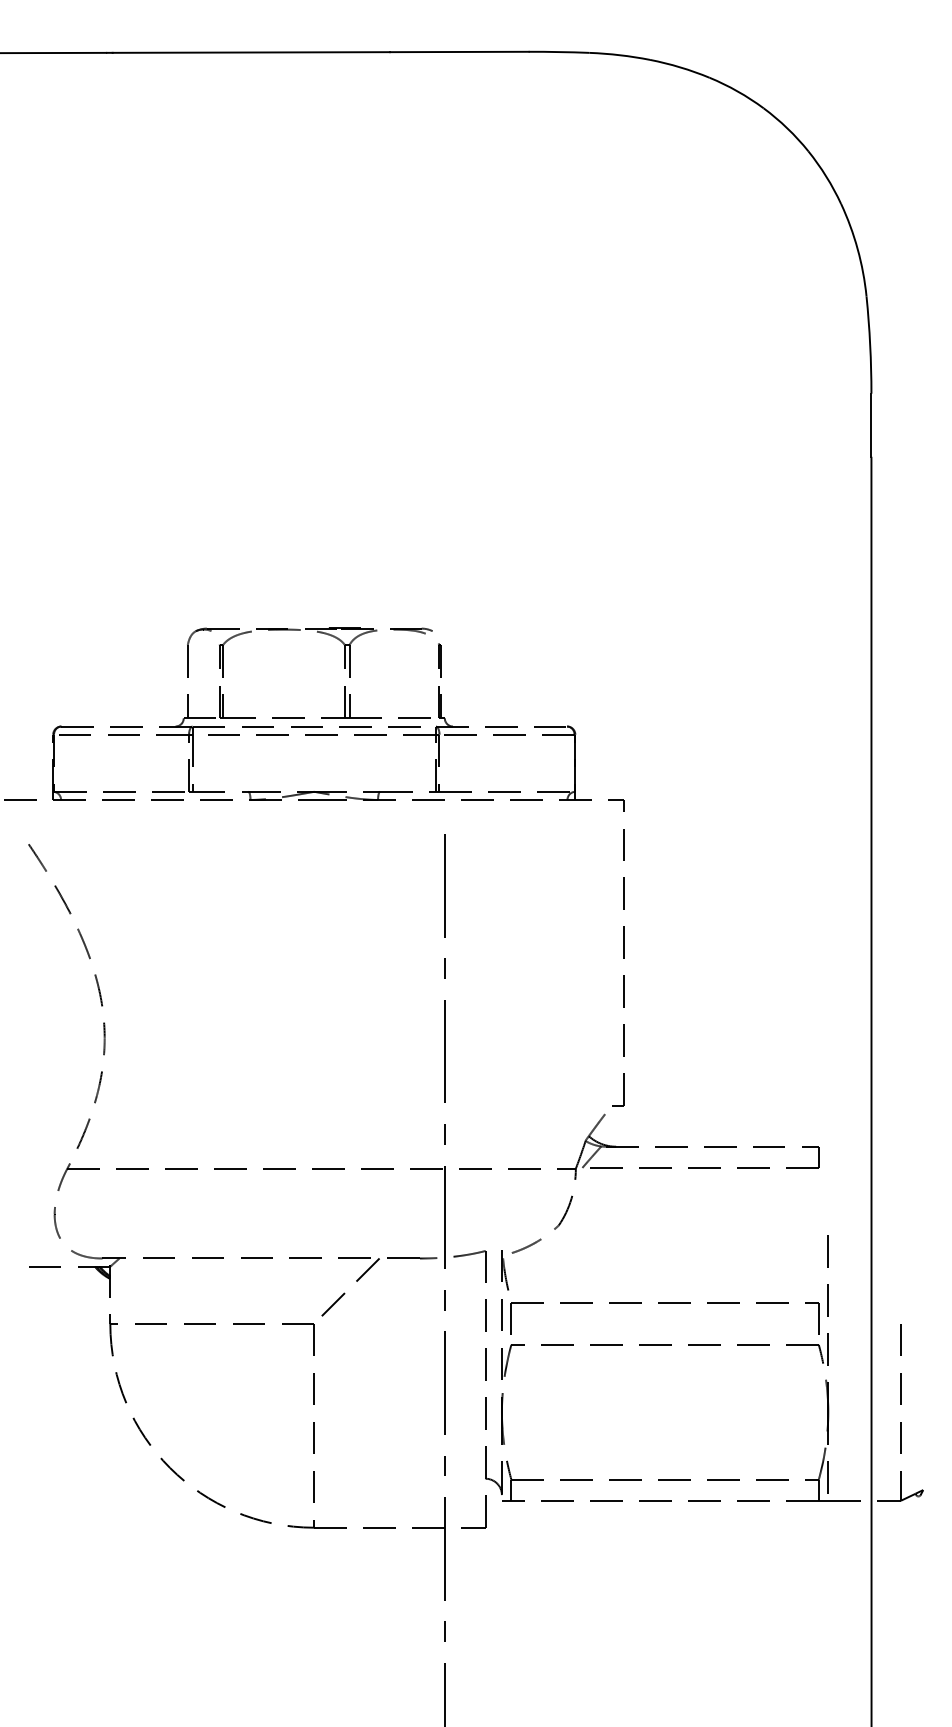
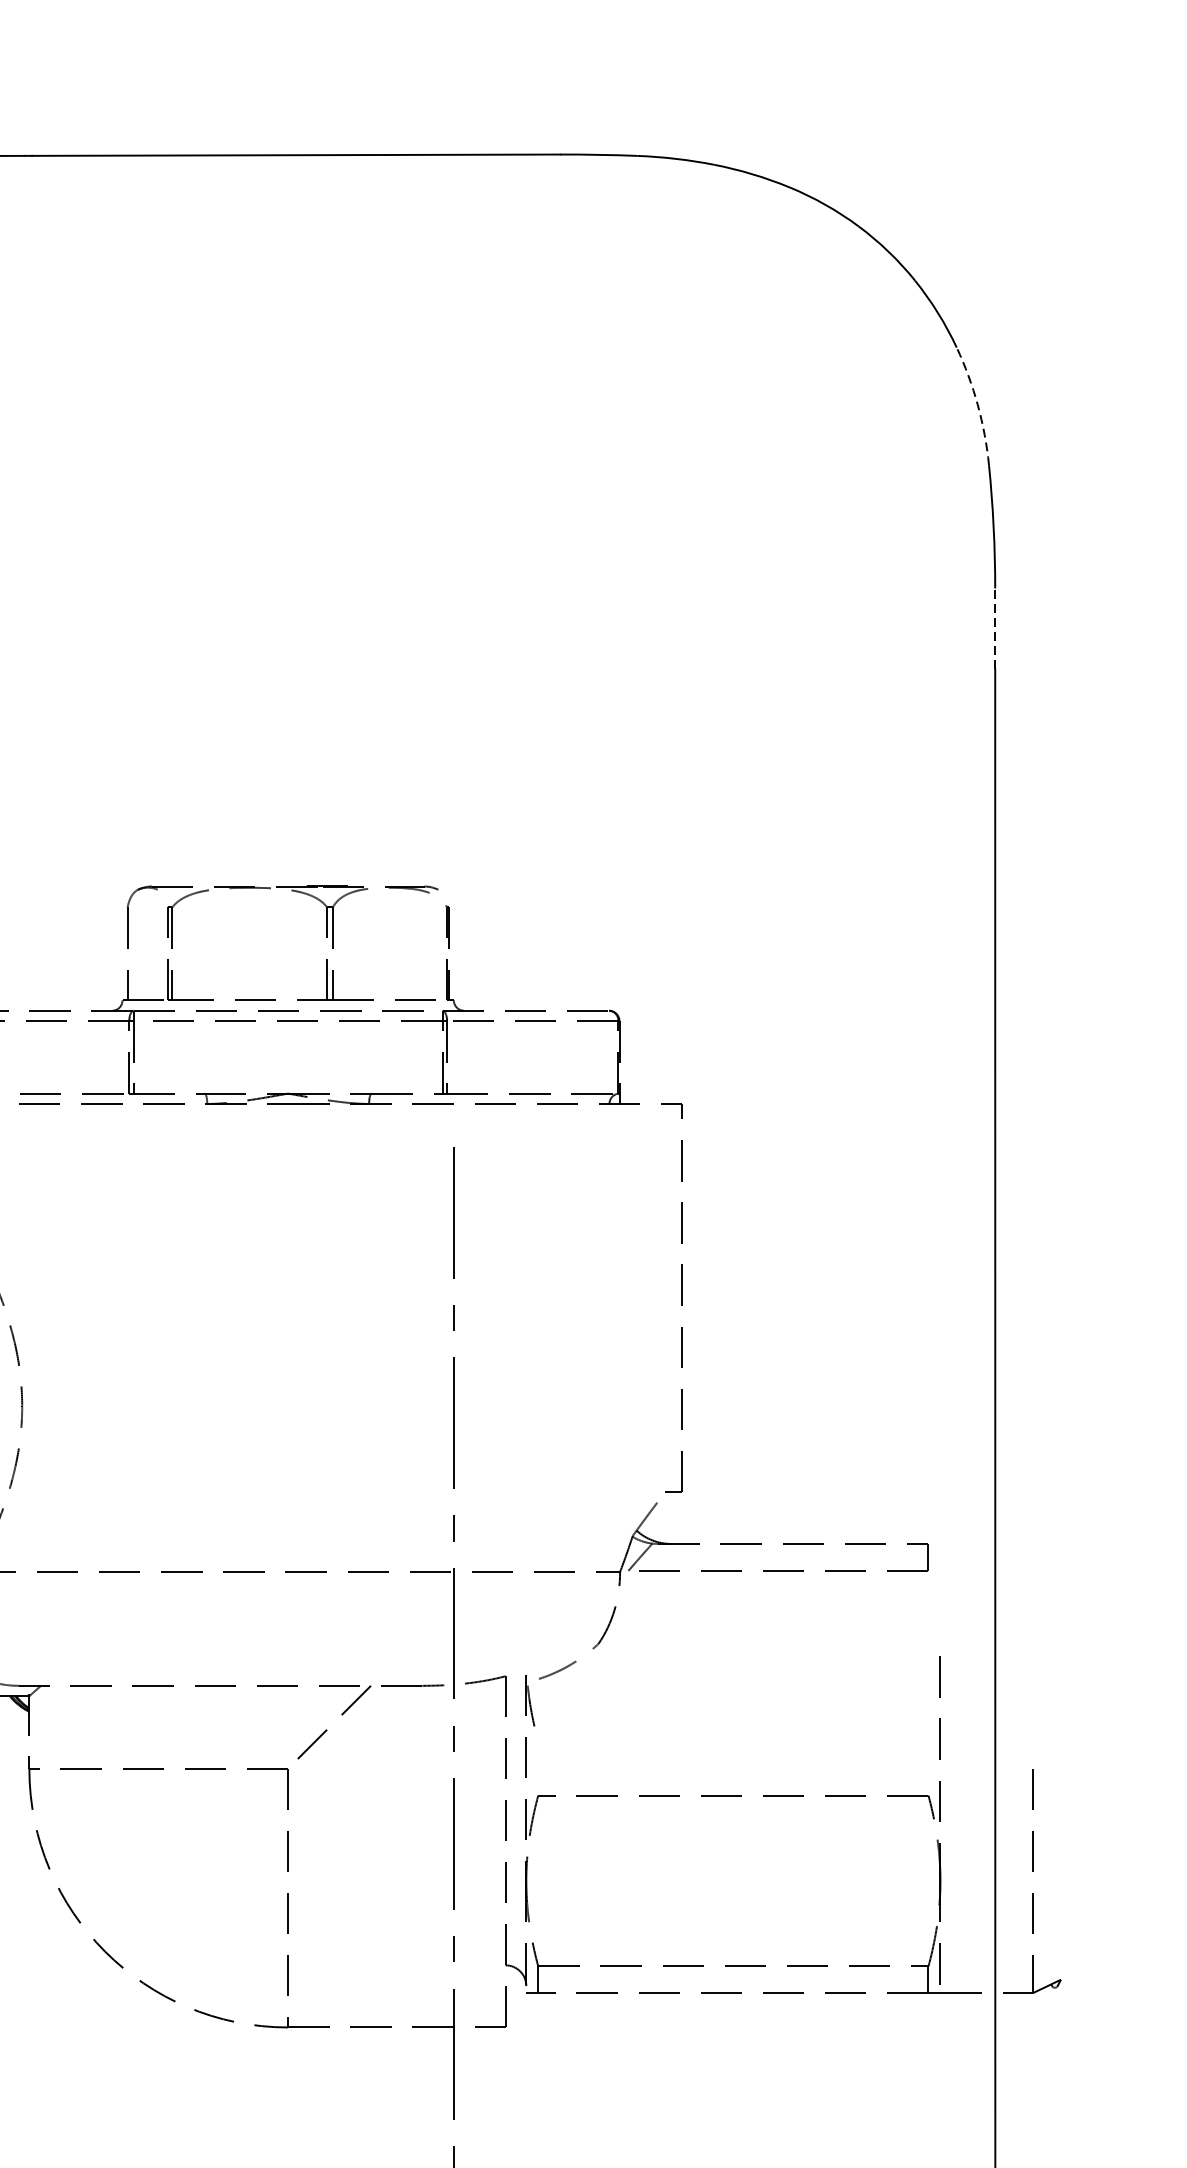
arc: (857, 249) -> (977, 405), solid -> dashed
line: (871, 425) -> (995, 628), solid -> dashed
part: (664, 1303) -> (732, 1742), removed

